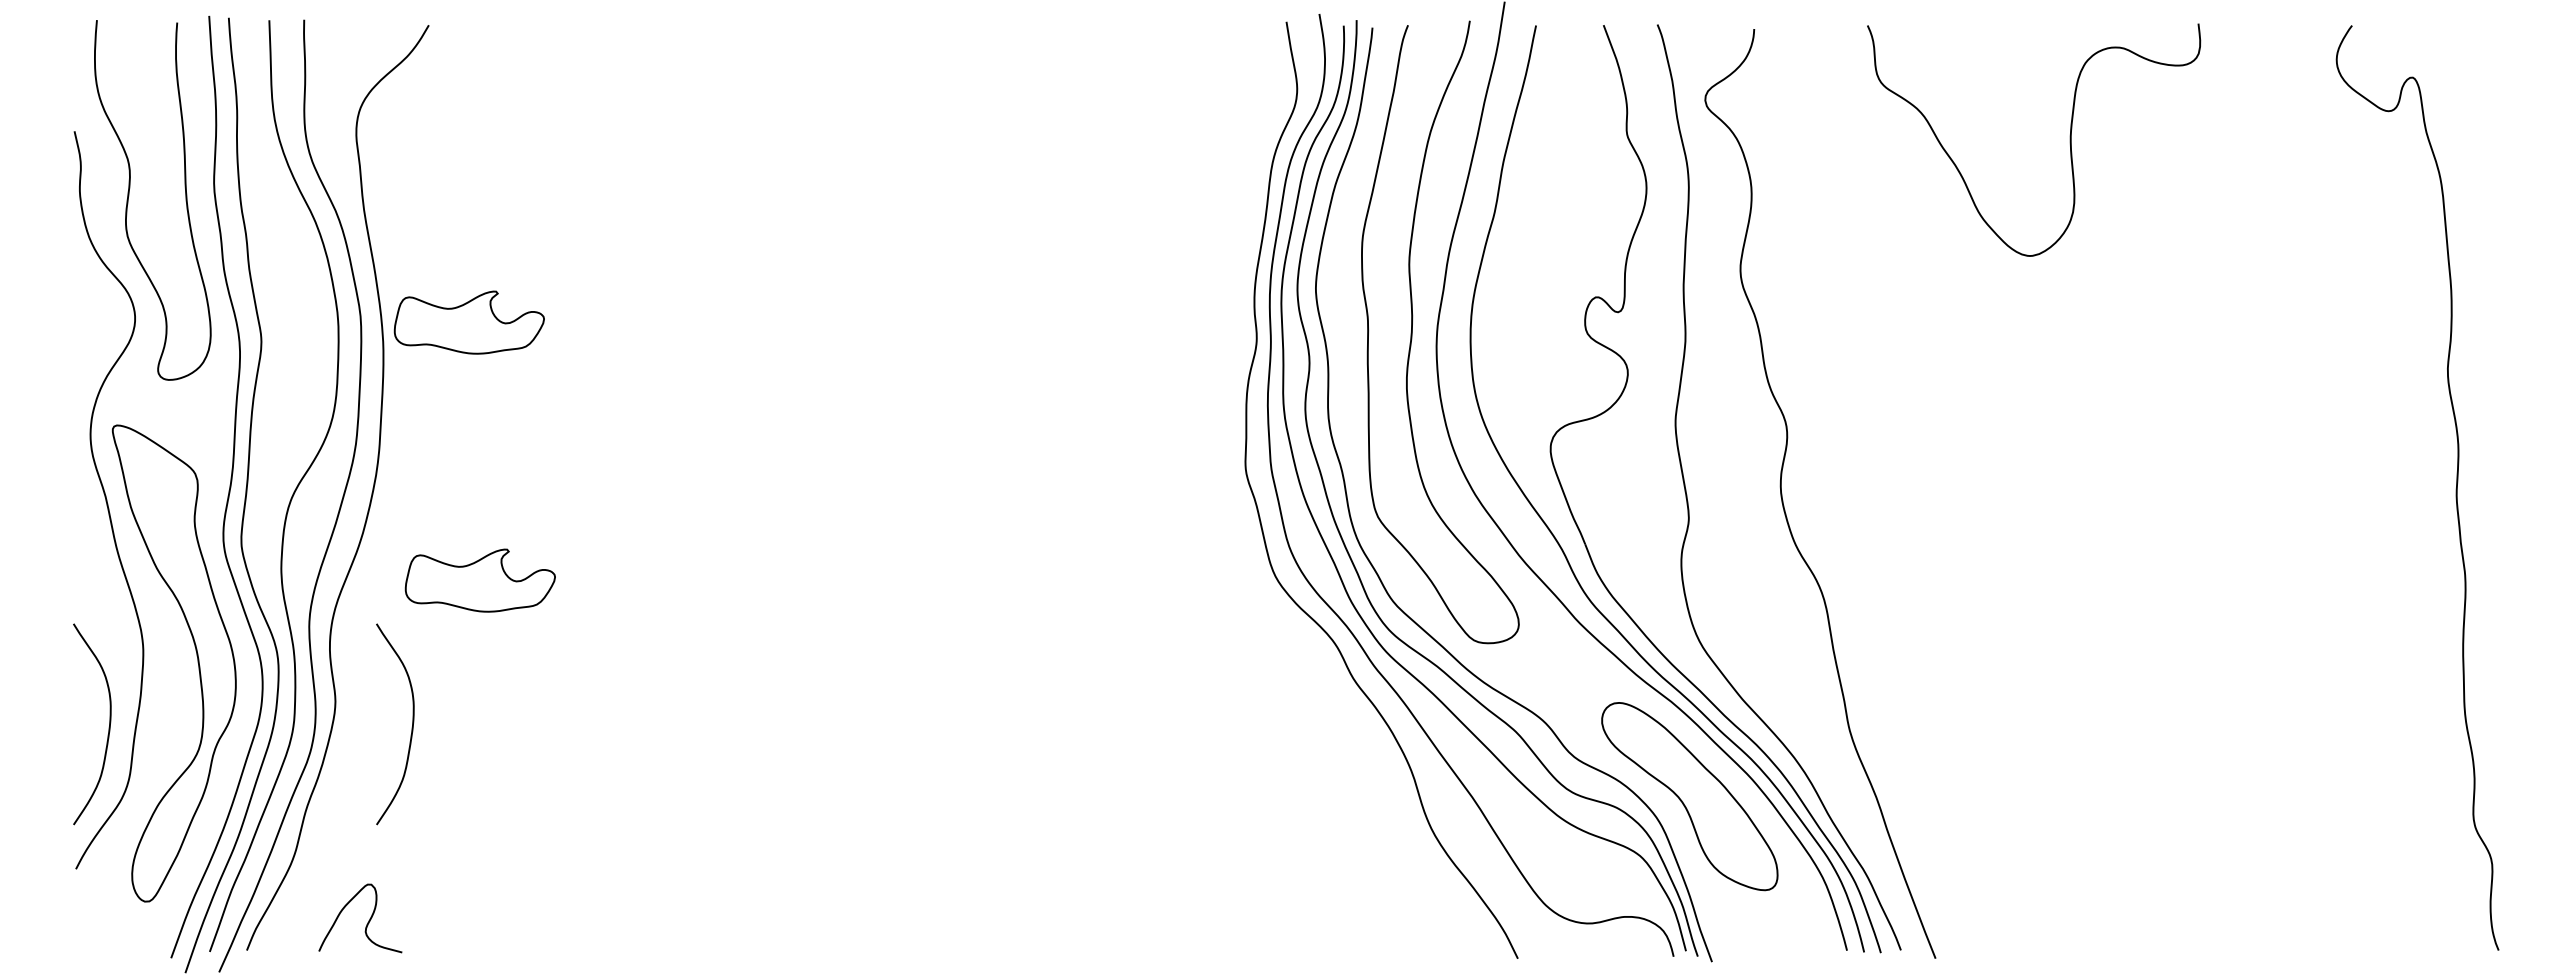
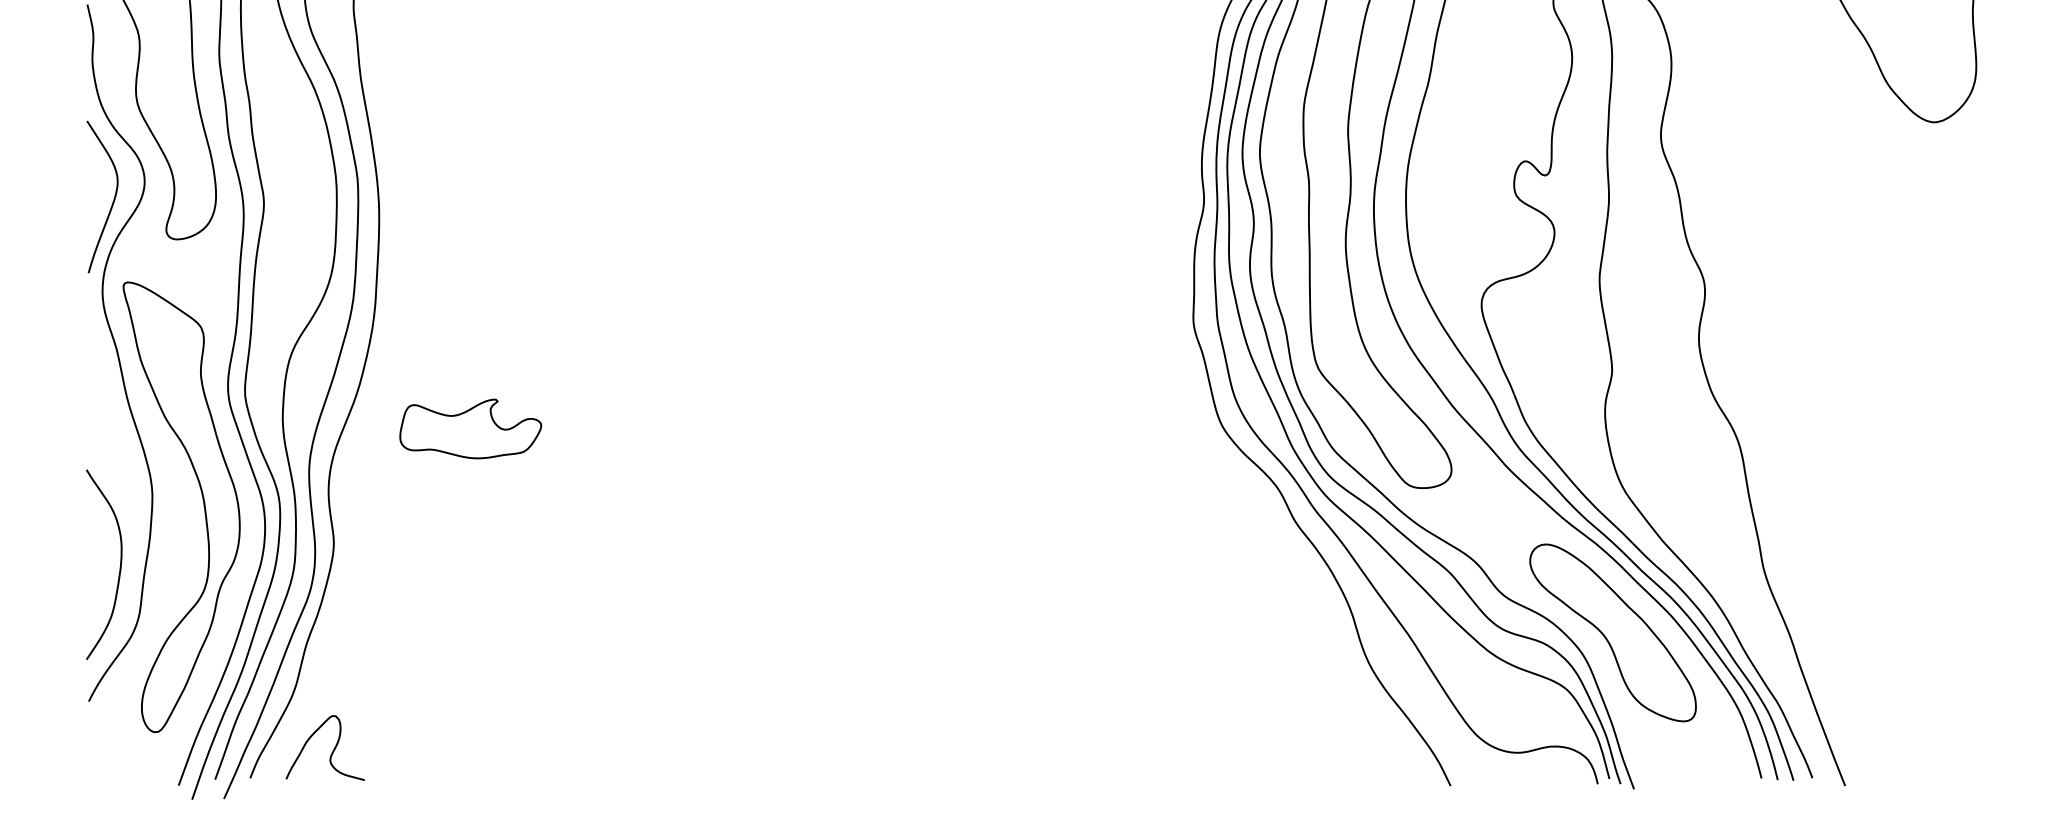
part: (468, 322) -> (459, 185), removed
curve: (102, 335) -> (113, 197), added
curve: (411, 727) -> (405, 567), removed
curve: (367, 922) -> (332, 751), moved

